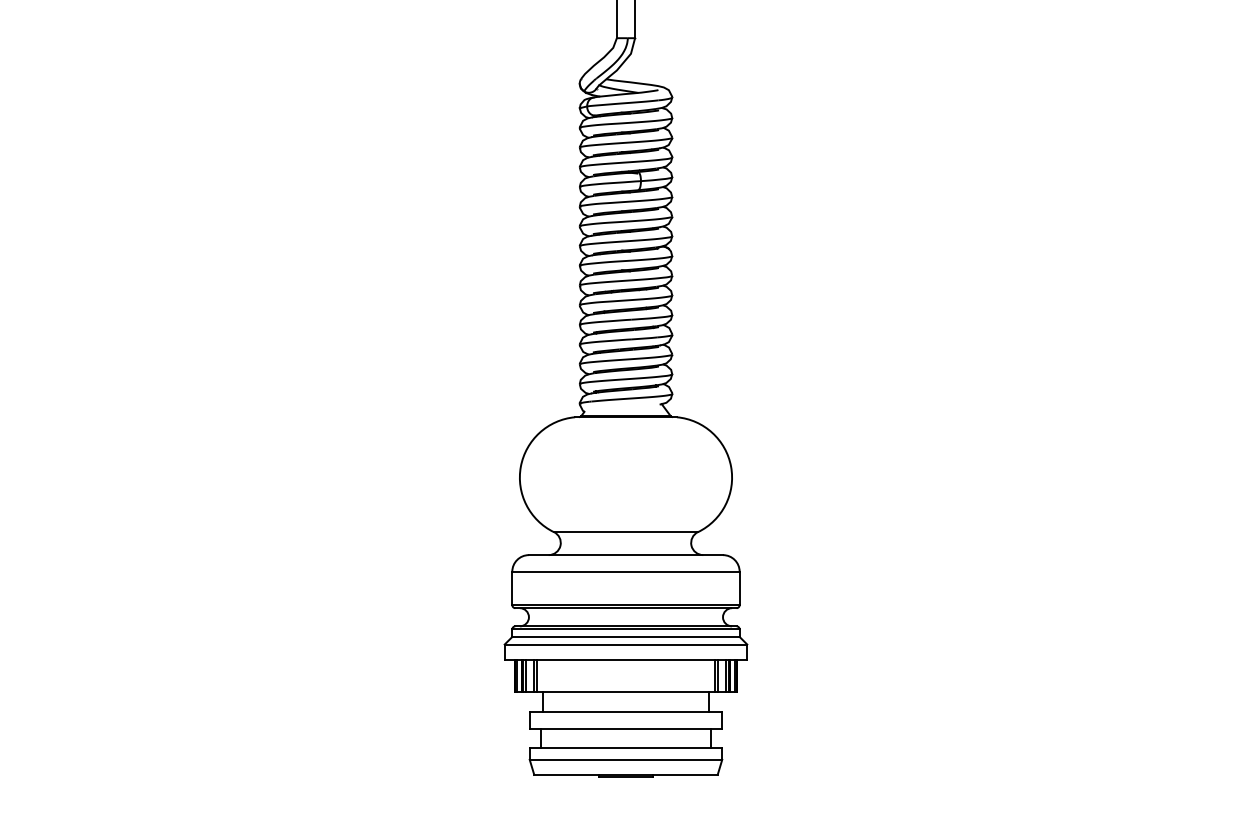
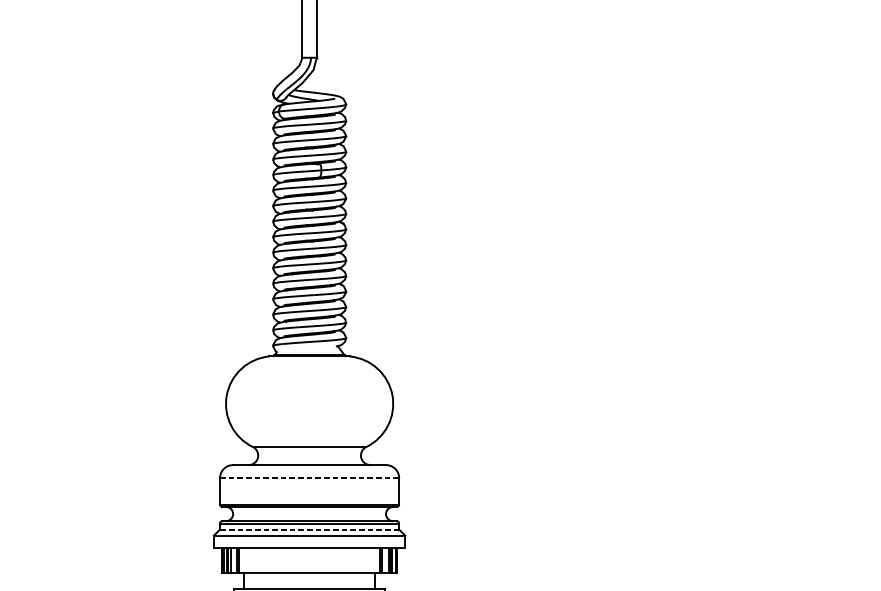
line: (625, 571) -> (309, 478), solid -> dashed
line: (625, 636) -> (309, 529), solid -> dashed

